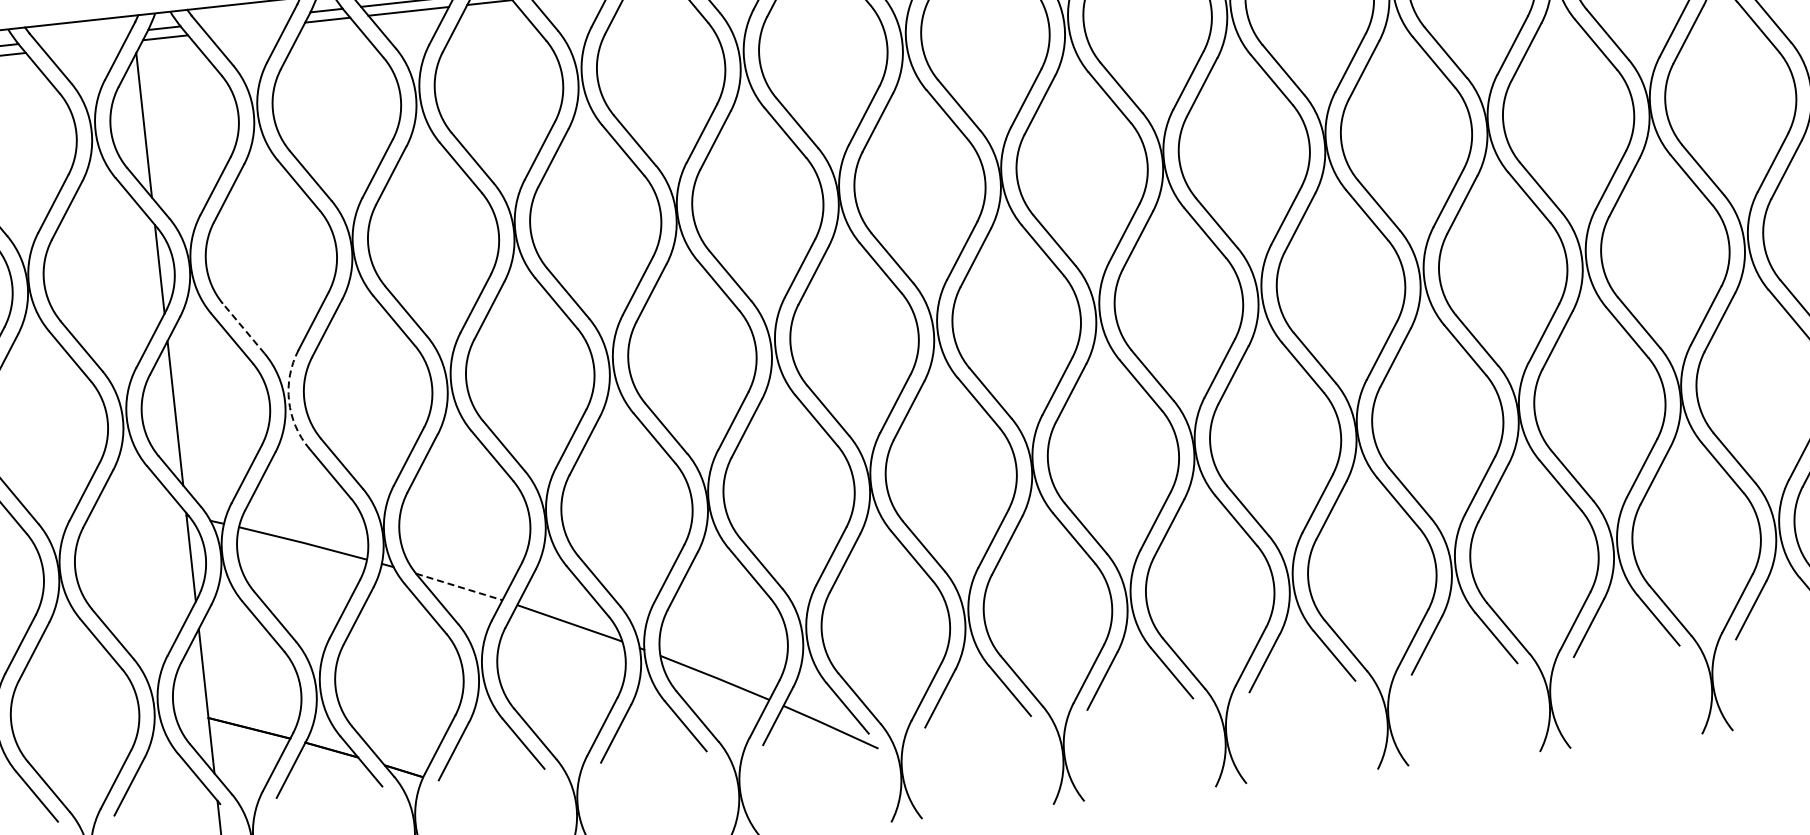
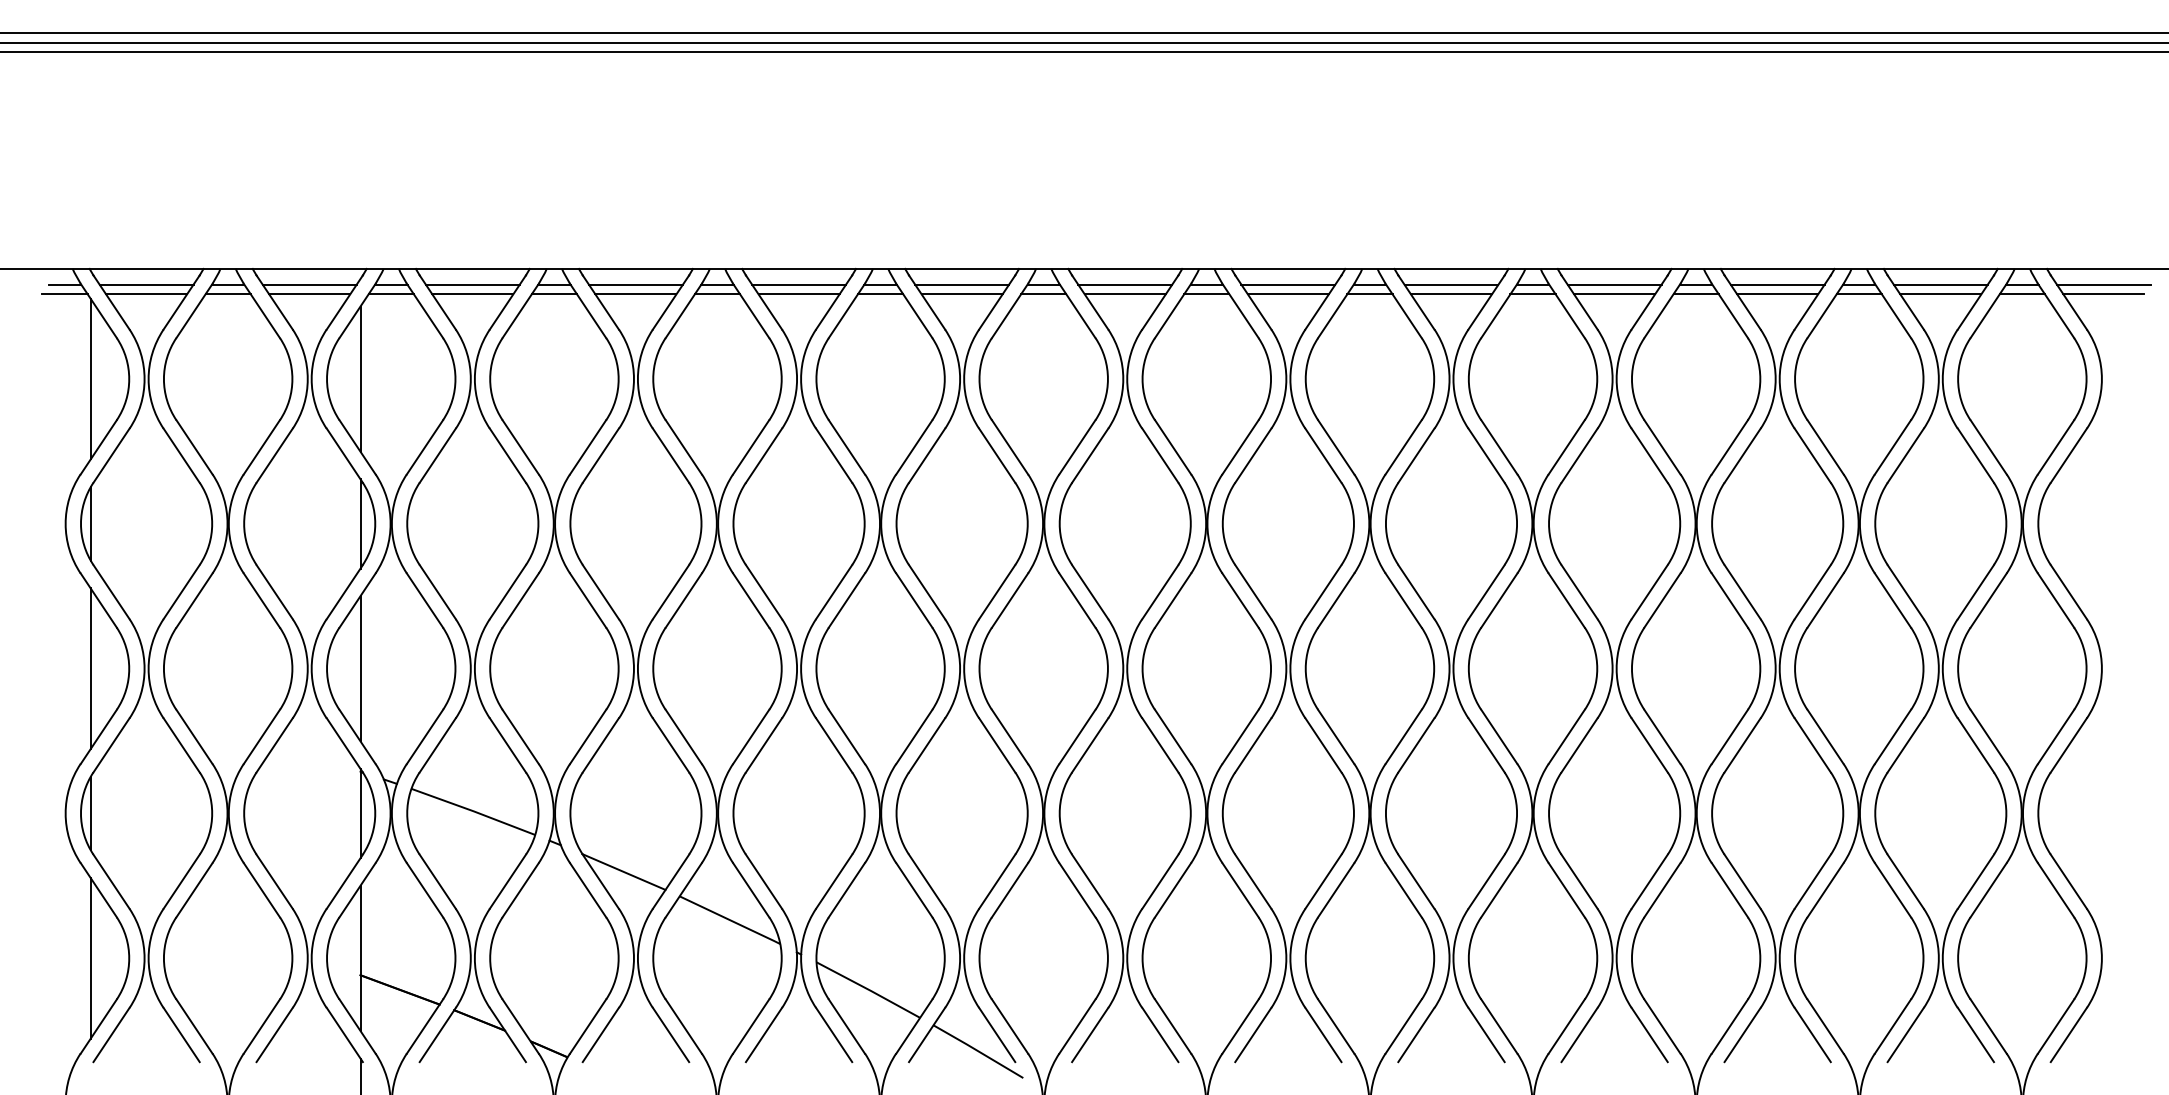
line: (245, 19) -> (472, 284), added
line: (246, 29) -> (472, 294), added
line: (83, 36) -> (309, 284), added
line: (84, 46) -> (309, 294), added
line: (243, 329) -> (437, 592), dashed -> solid
arc: (288, 400) -> (474, 668), dashed -> solid
line: (459, 587) -> (624, 872), dashed -> solid

